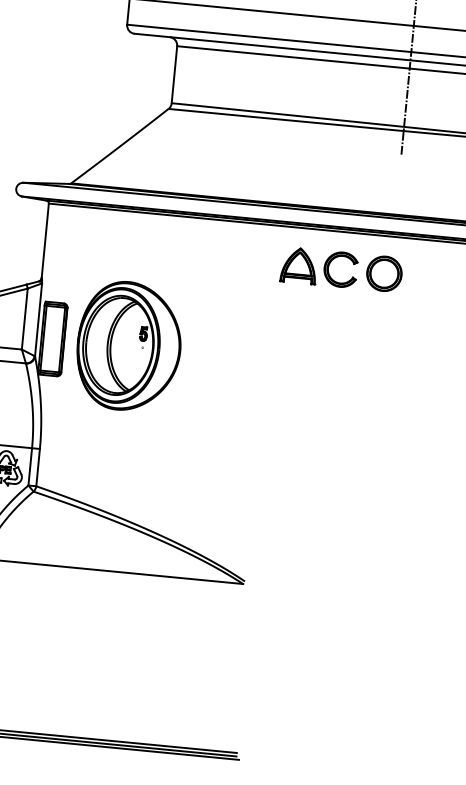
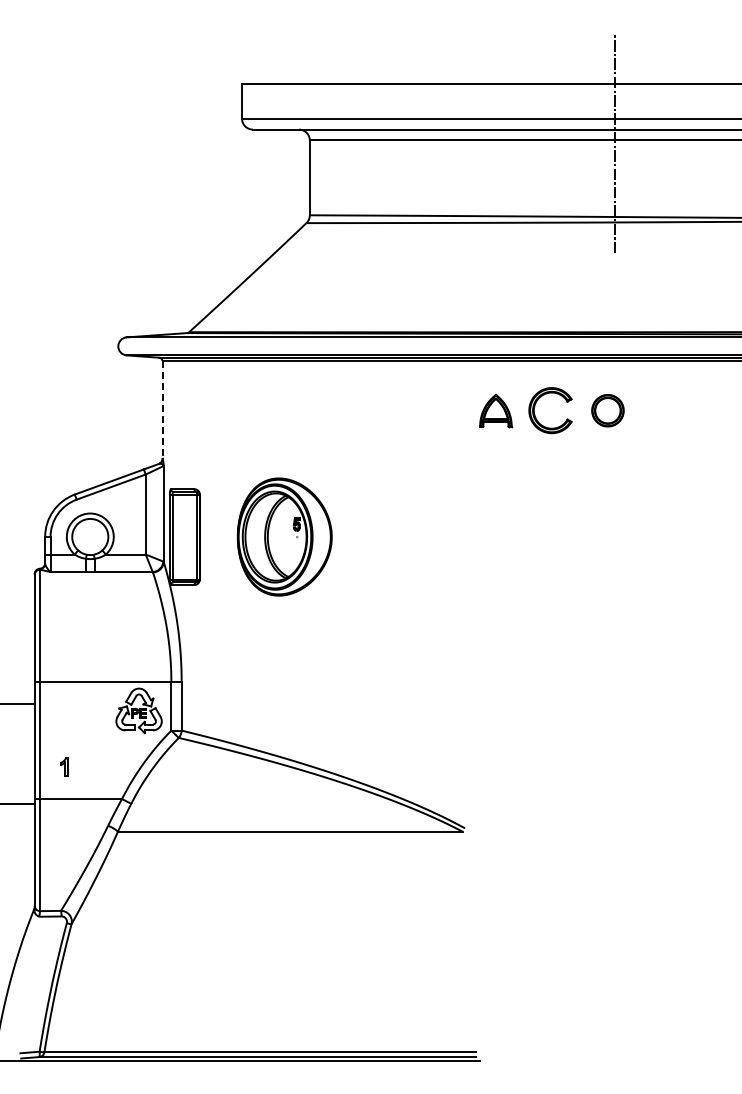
line: (45, 241) -> (162, 410), solid -> dashed
part: (298, 265) -> (495, 410), size x0.7
part: (384, 273) -> (607, 410), size x0.7
part: (128, 345) -> (284, 536), size x0.7

